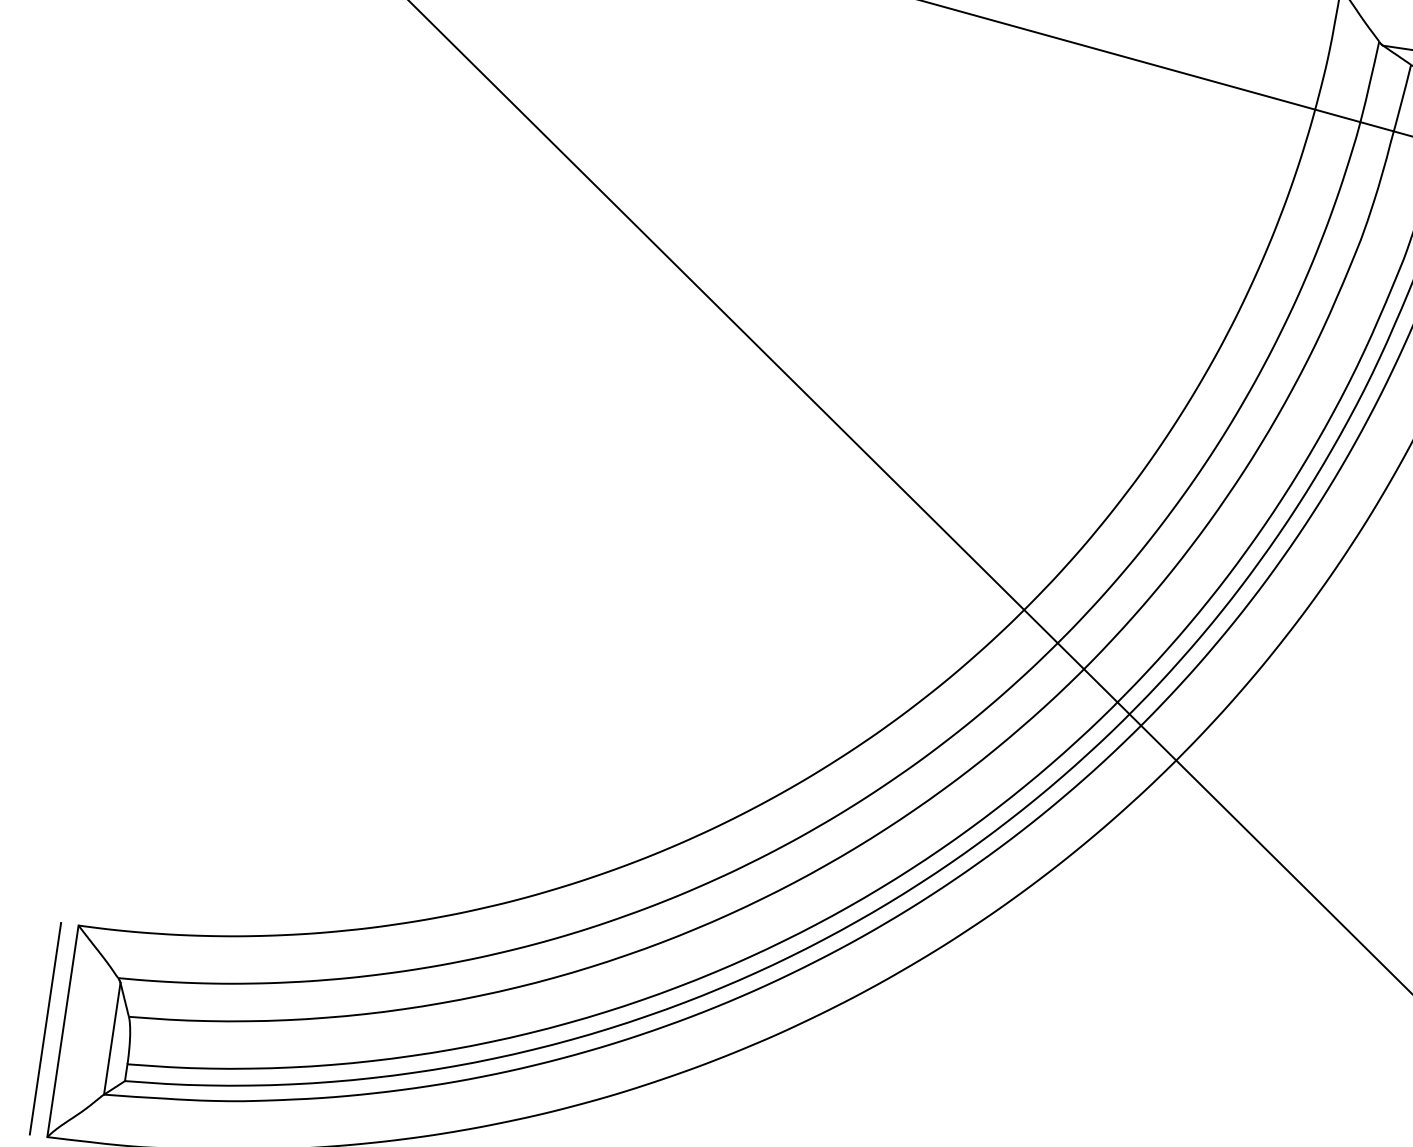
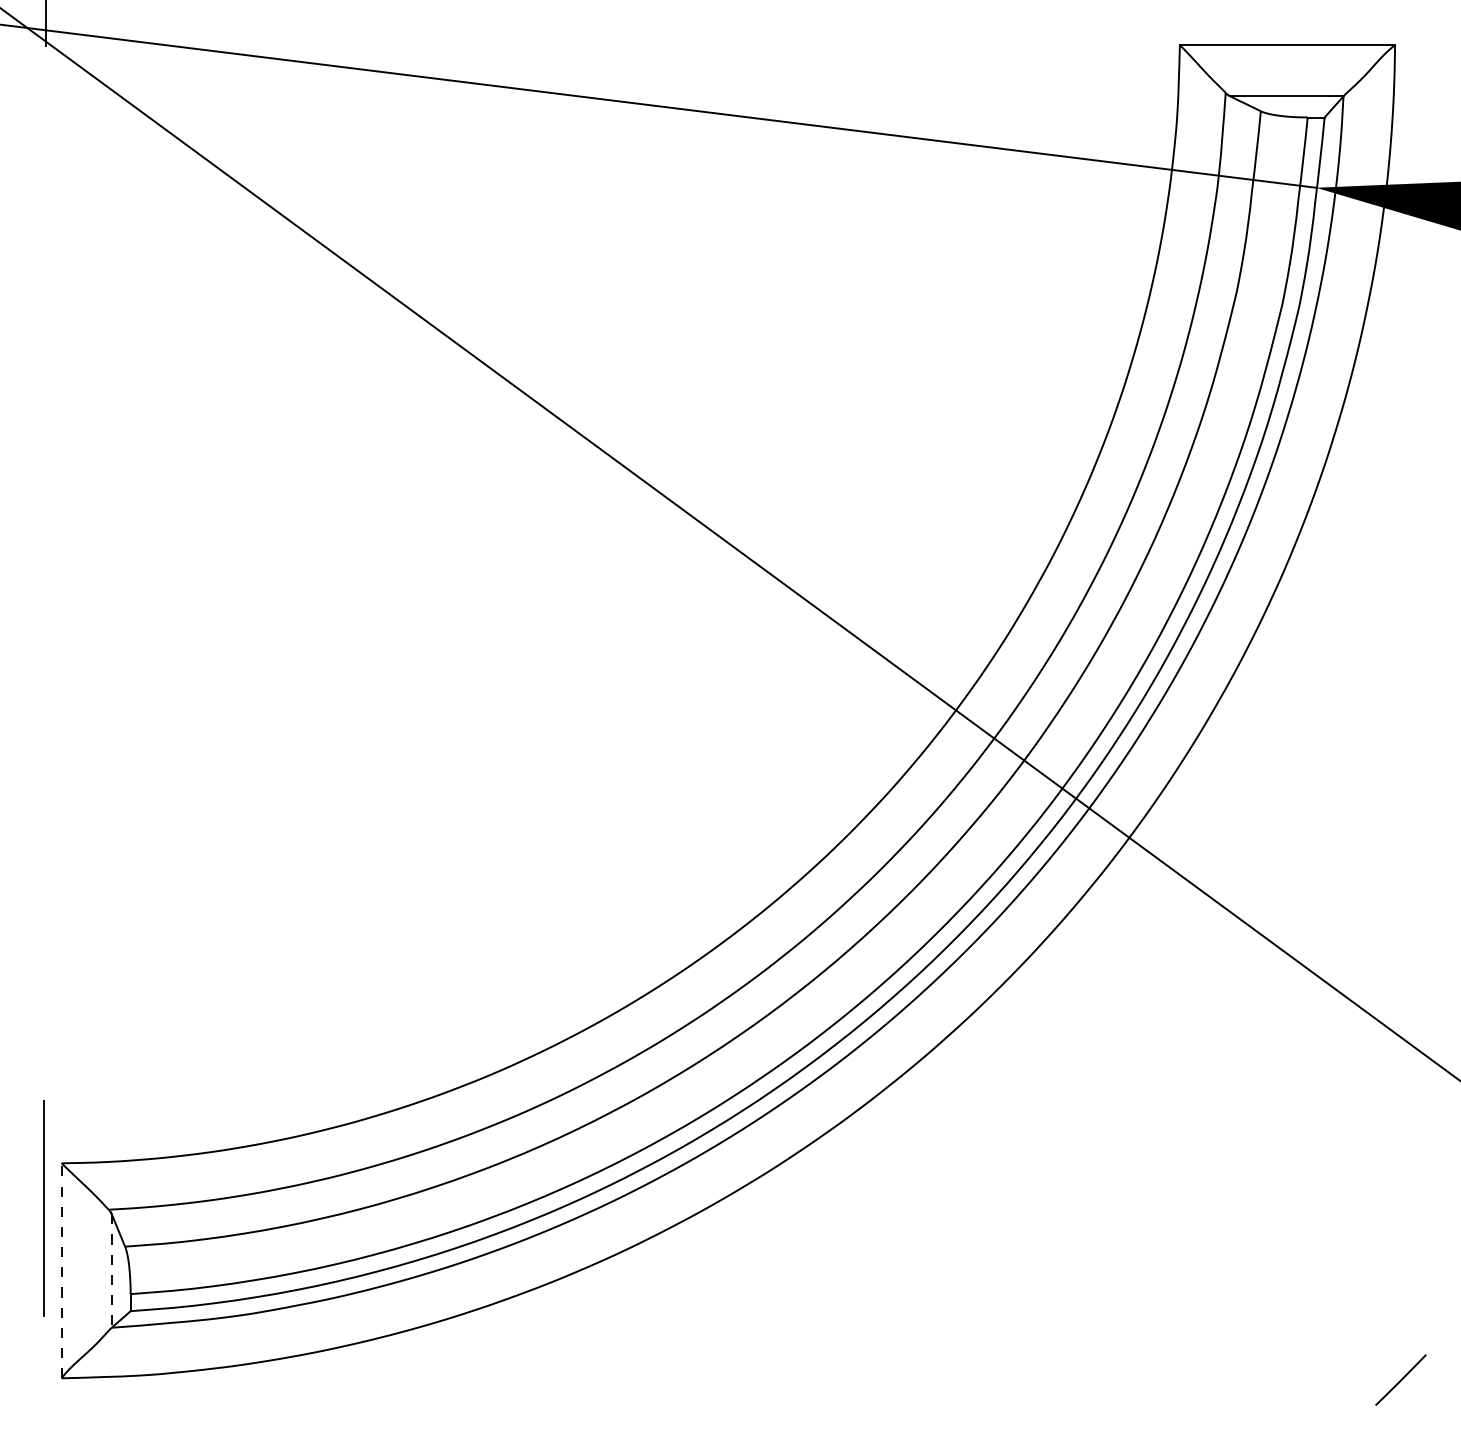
line: (45, 1028) -> (43, 1208), moved
line: (62, 1031) -> (61, 1270), solid -> dashed
line: (111, 1039) -> (111, 1271), solid -> dashed

